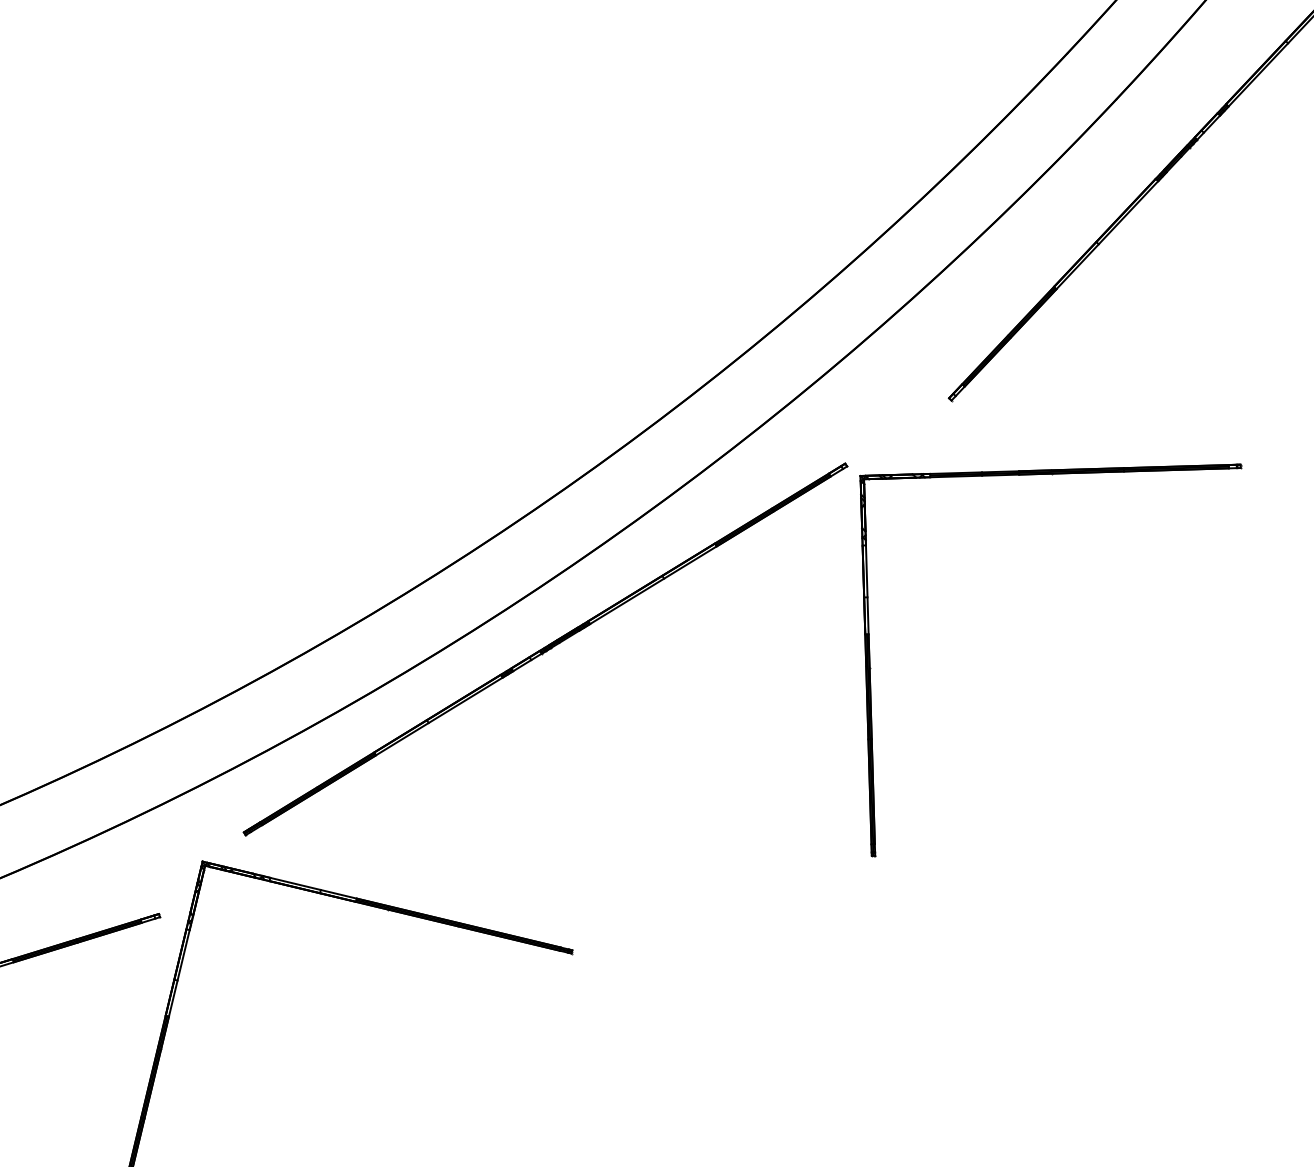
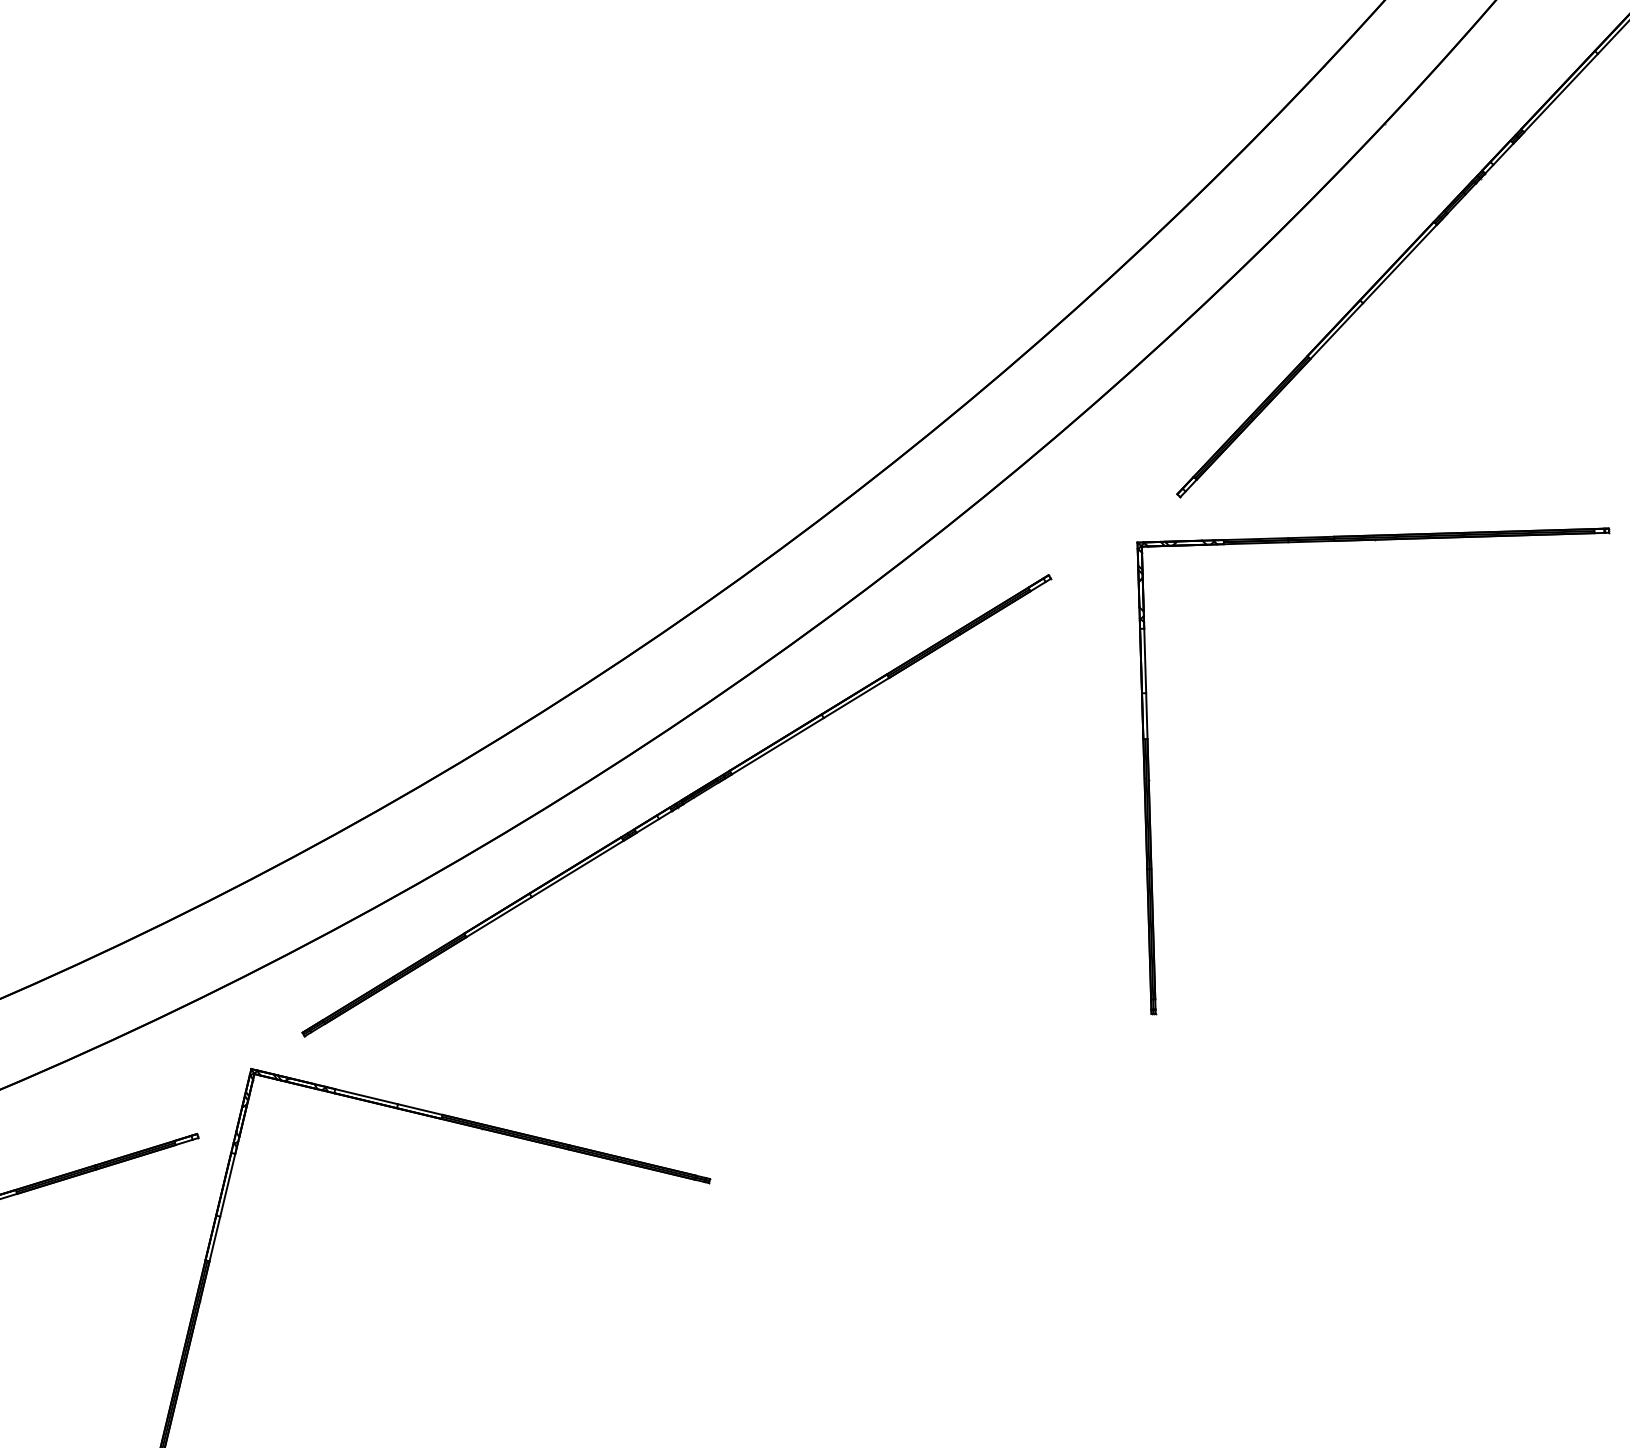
part: (871, 667) -> (1150, 780), moved

